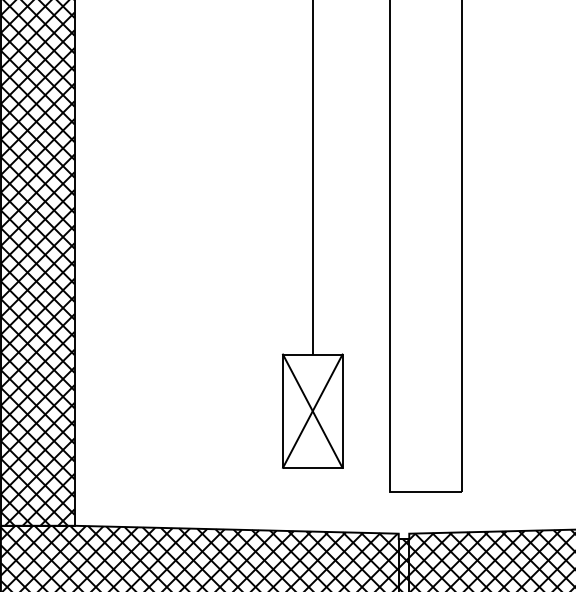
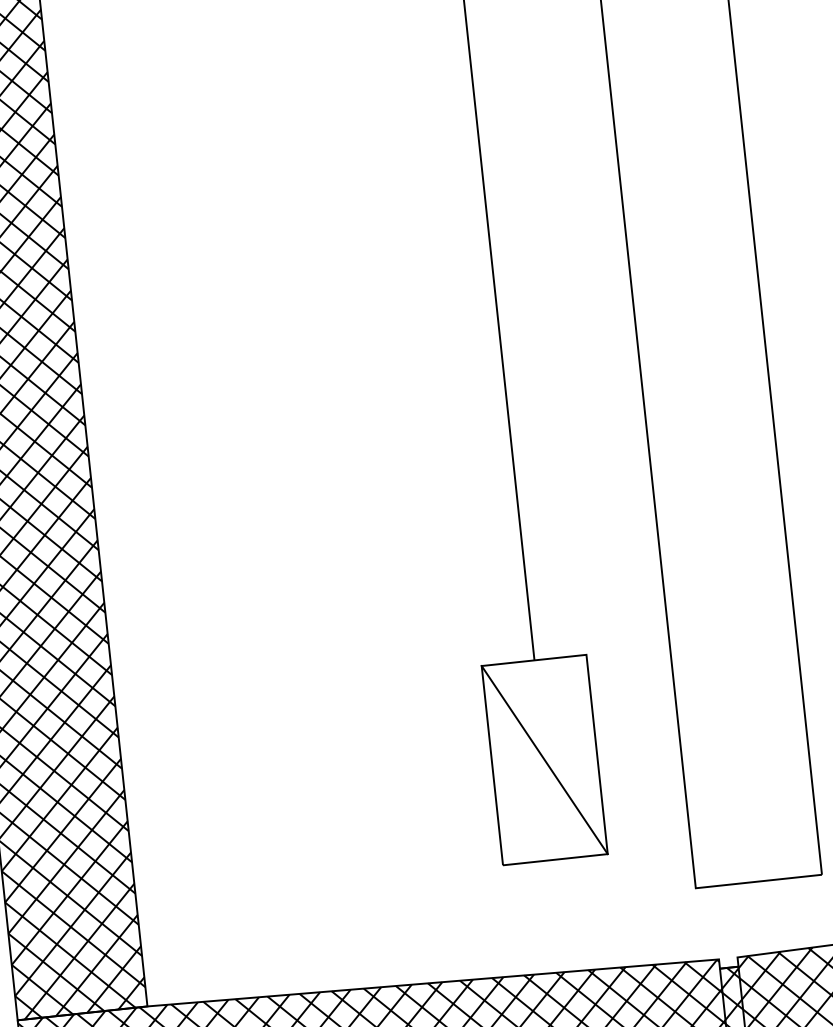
line: (312, 410) -> (544, 758), removed

